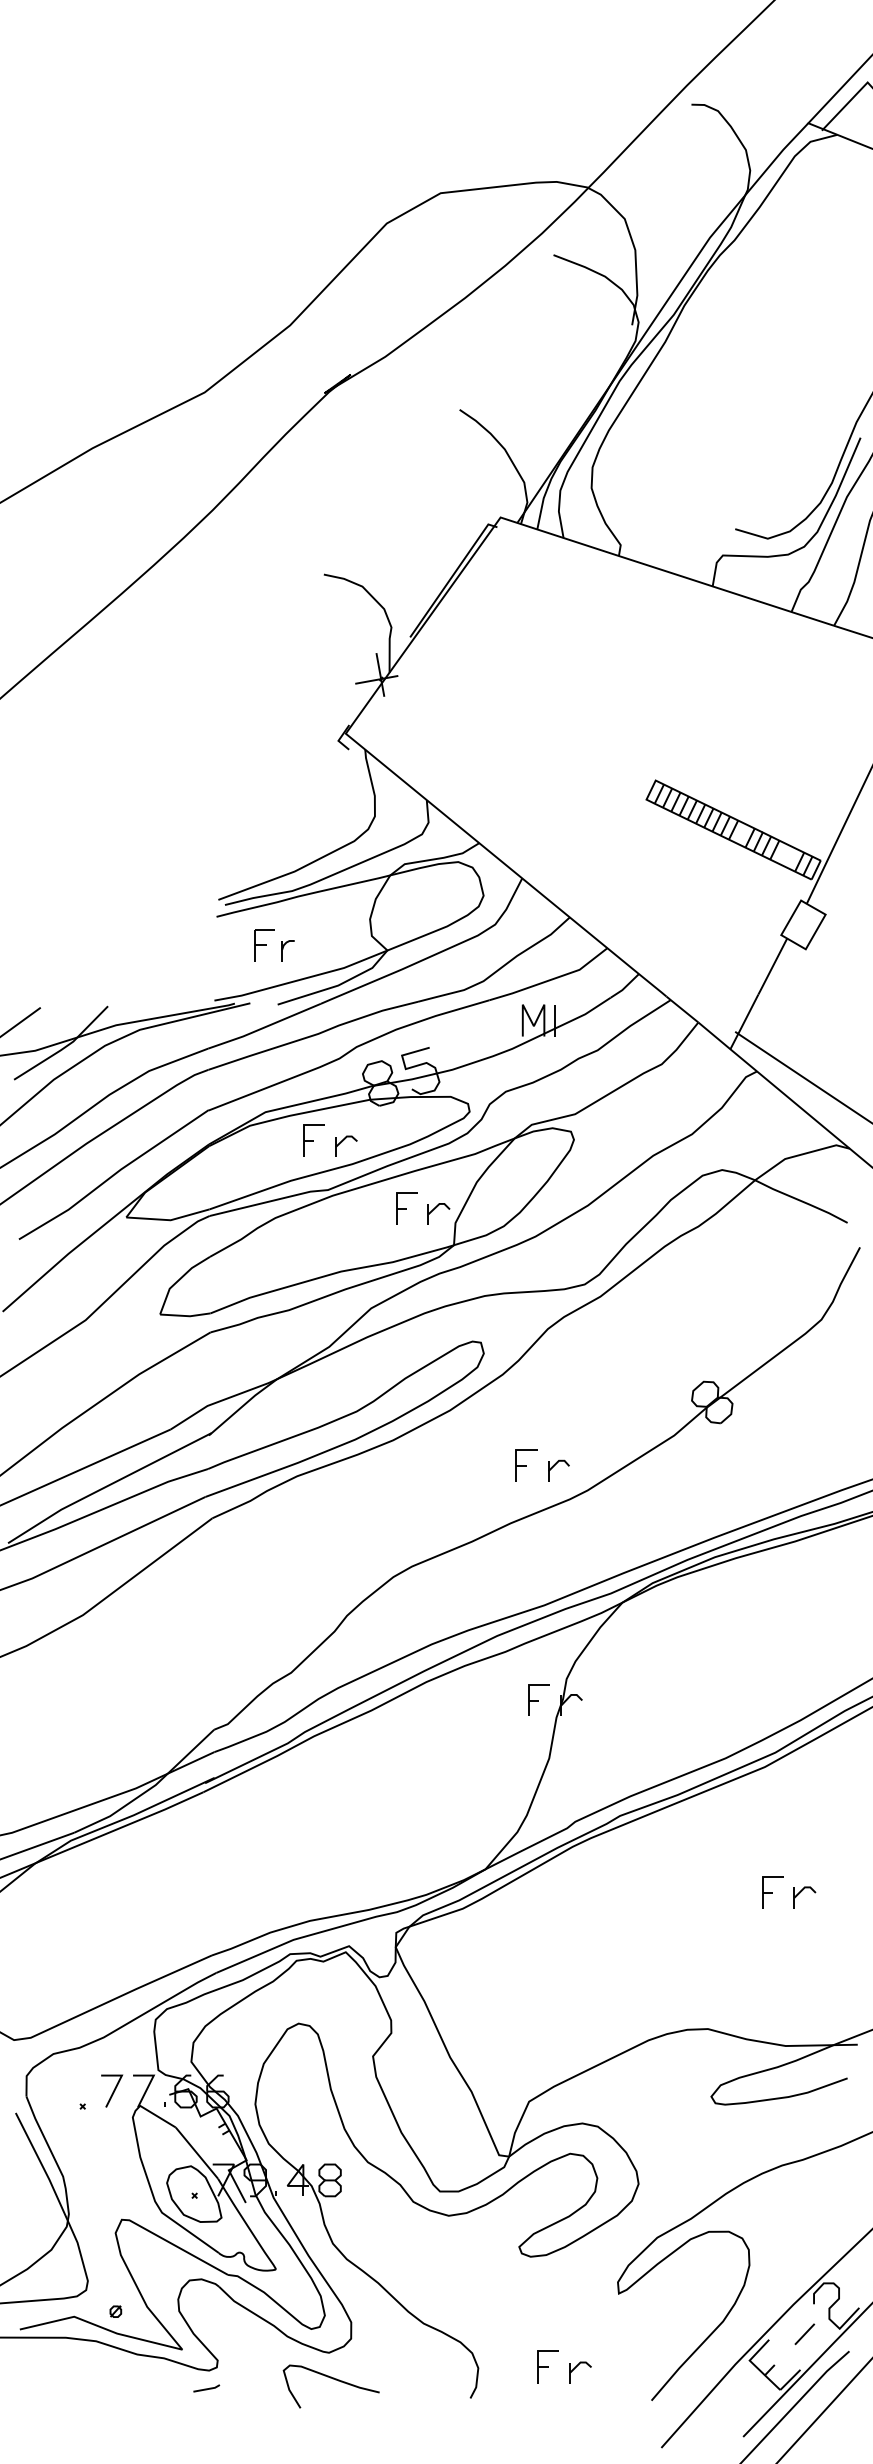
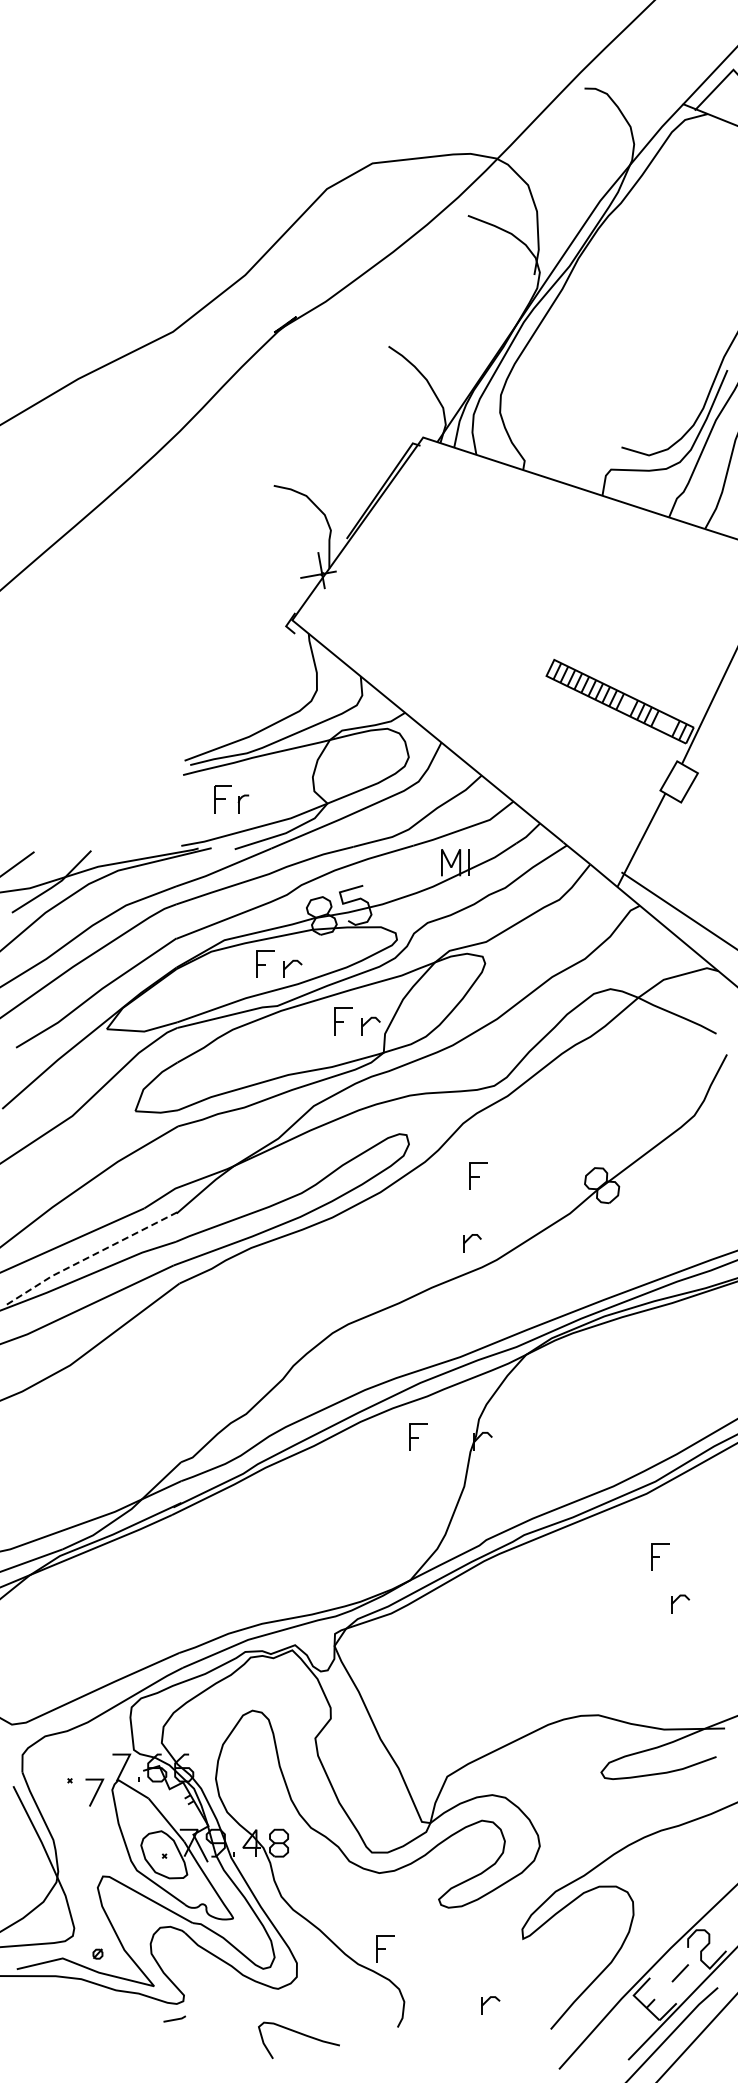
part: (525, 1465) -> (478, 1175), moved
line: (107, 1486) -> (90, 1256), solid -> dashed
part: (538, 1699) -> (418, 1436), moved
part: (773, 1892) -> (660, 1556), moved
line: (112, 2090) -> (95, 1792), moved
part: (548, 2366) -> (385, 1948), moved
curve: (331, 2379) -> (299, 2034), moved

